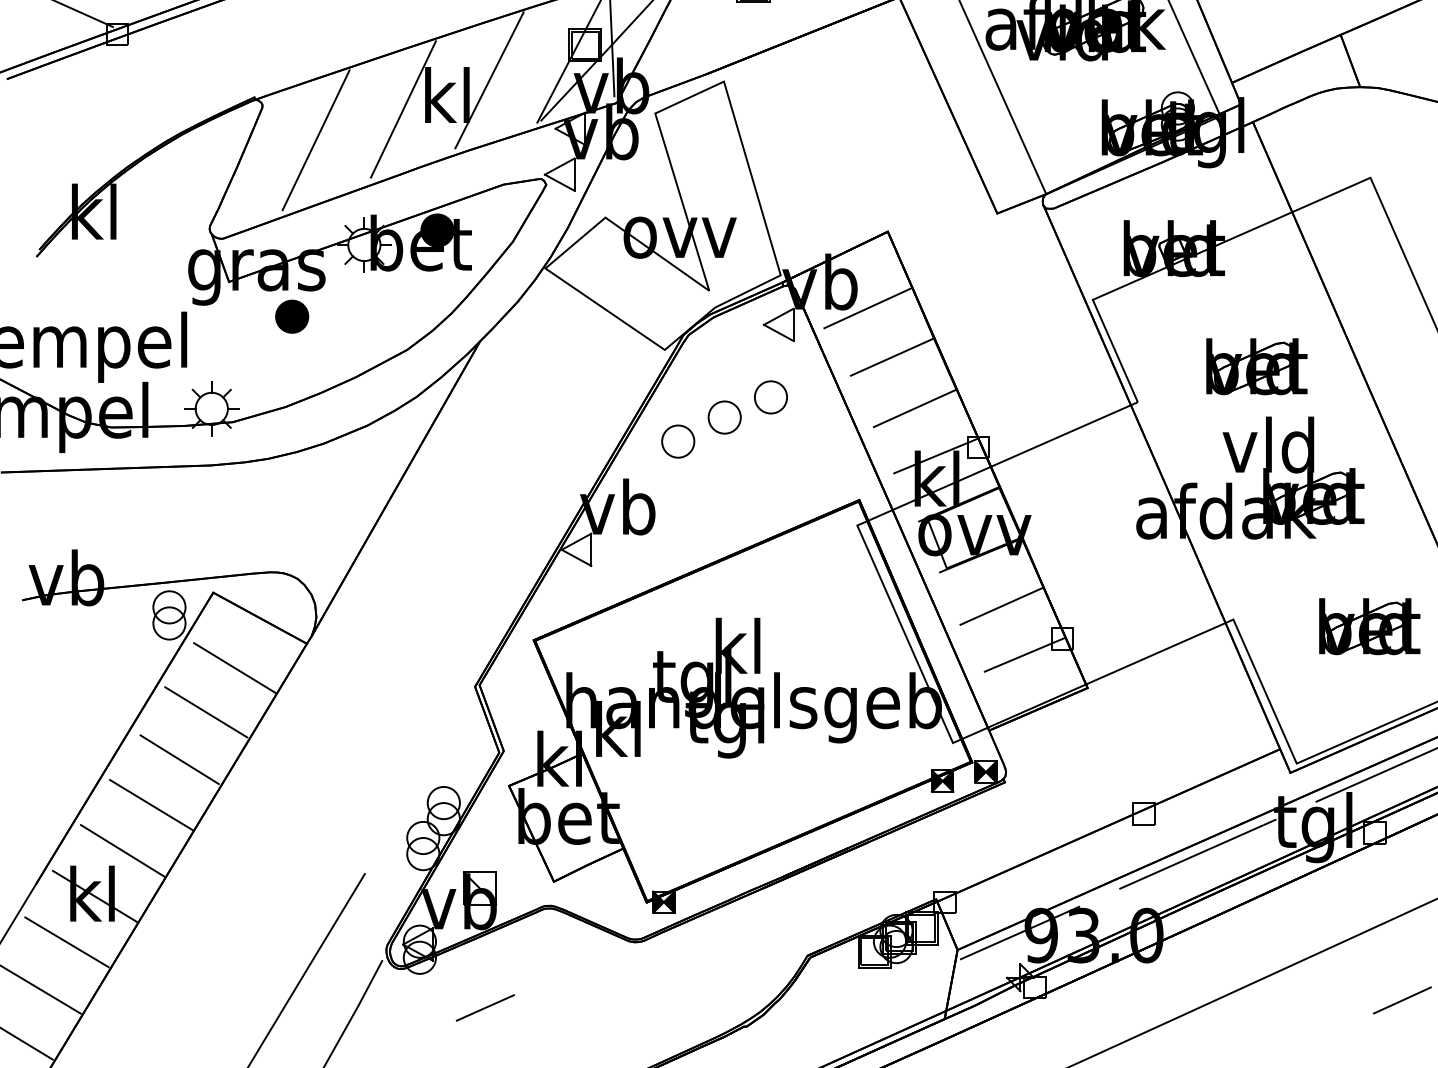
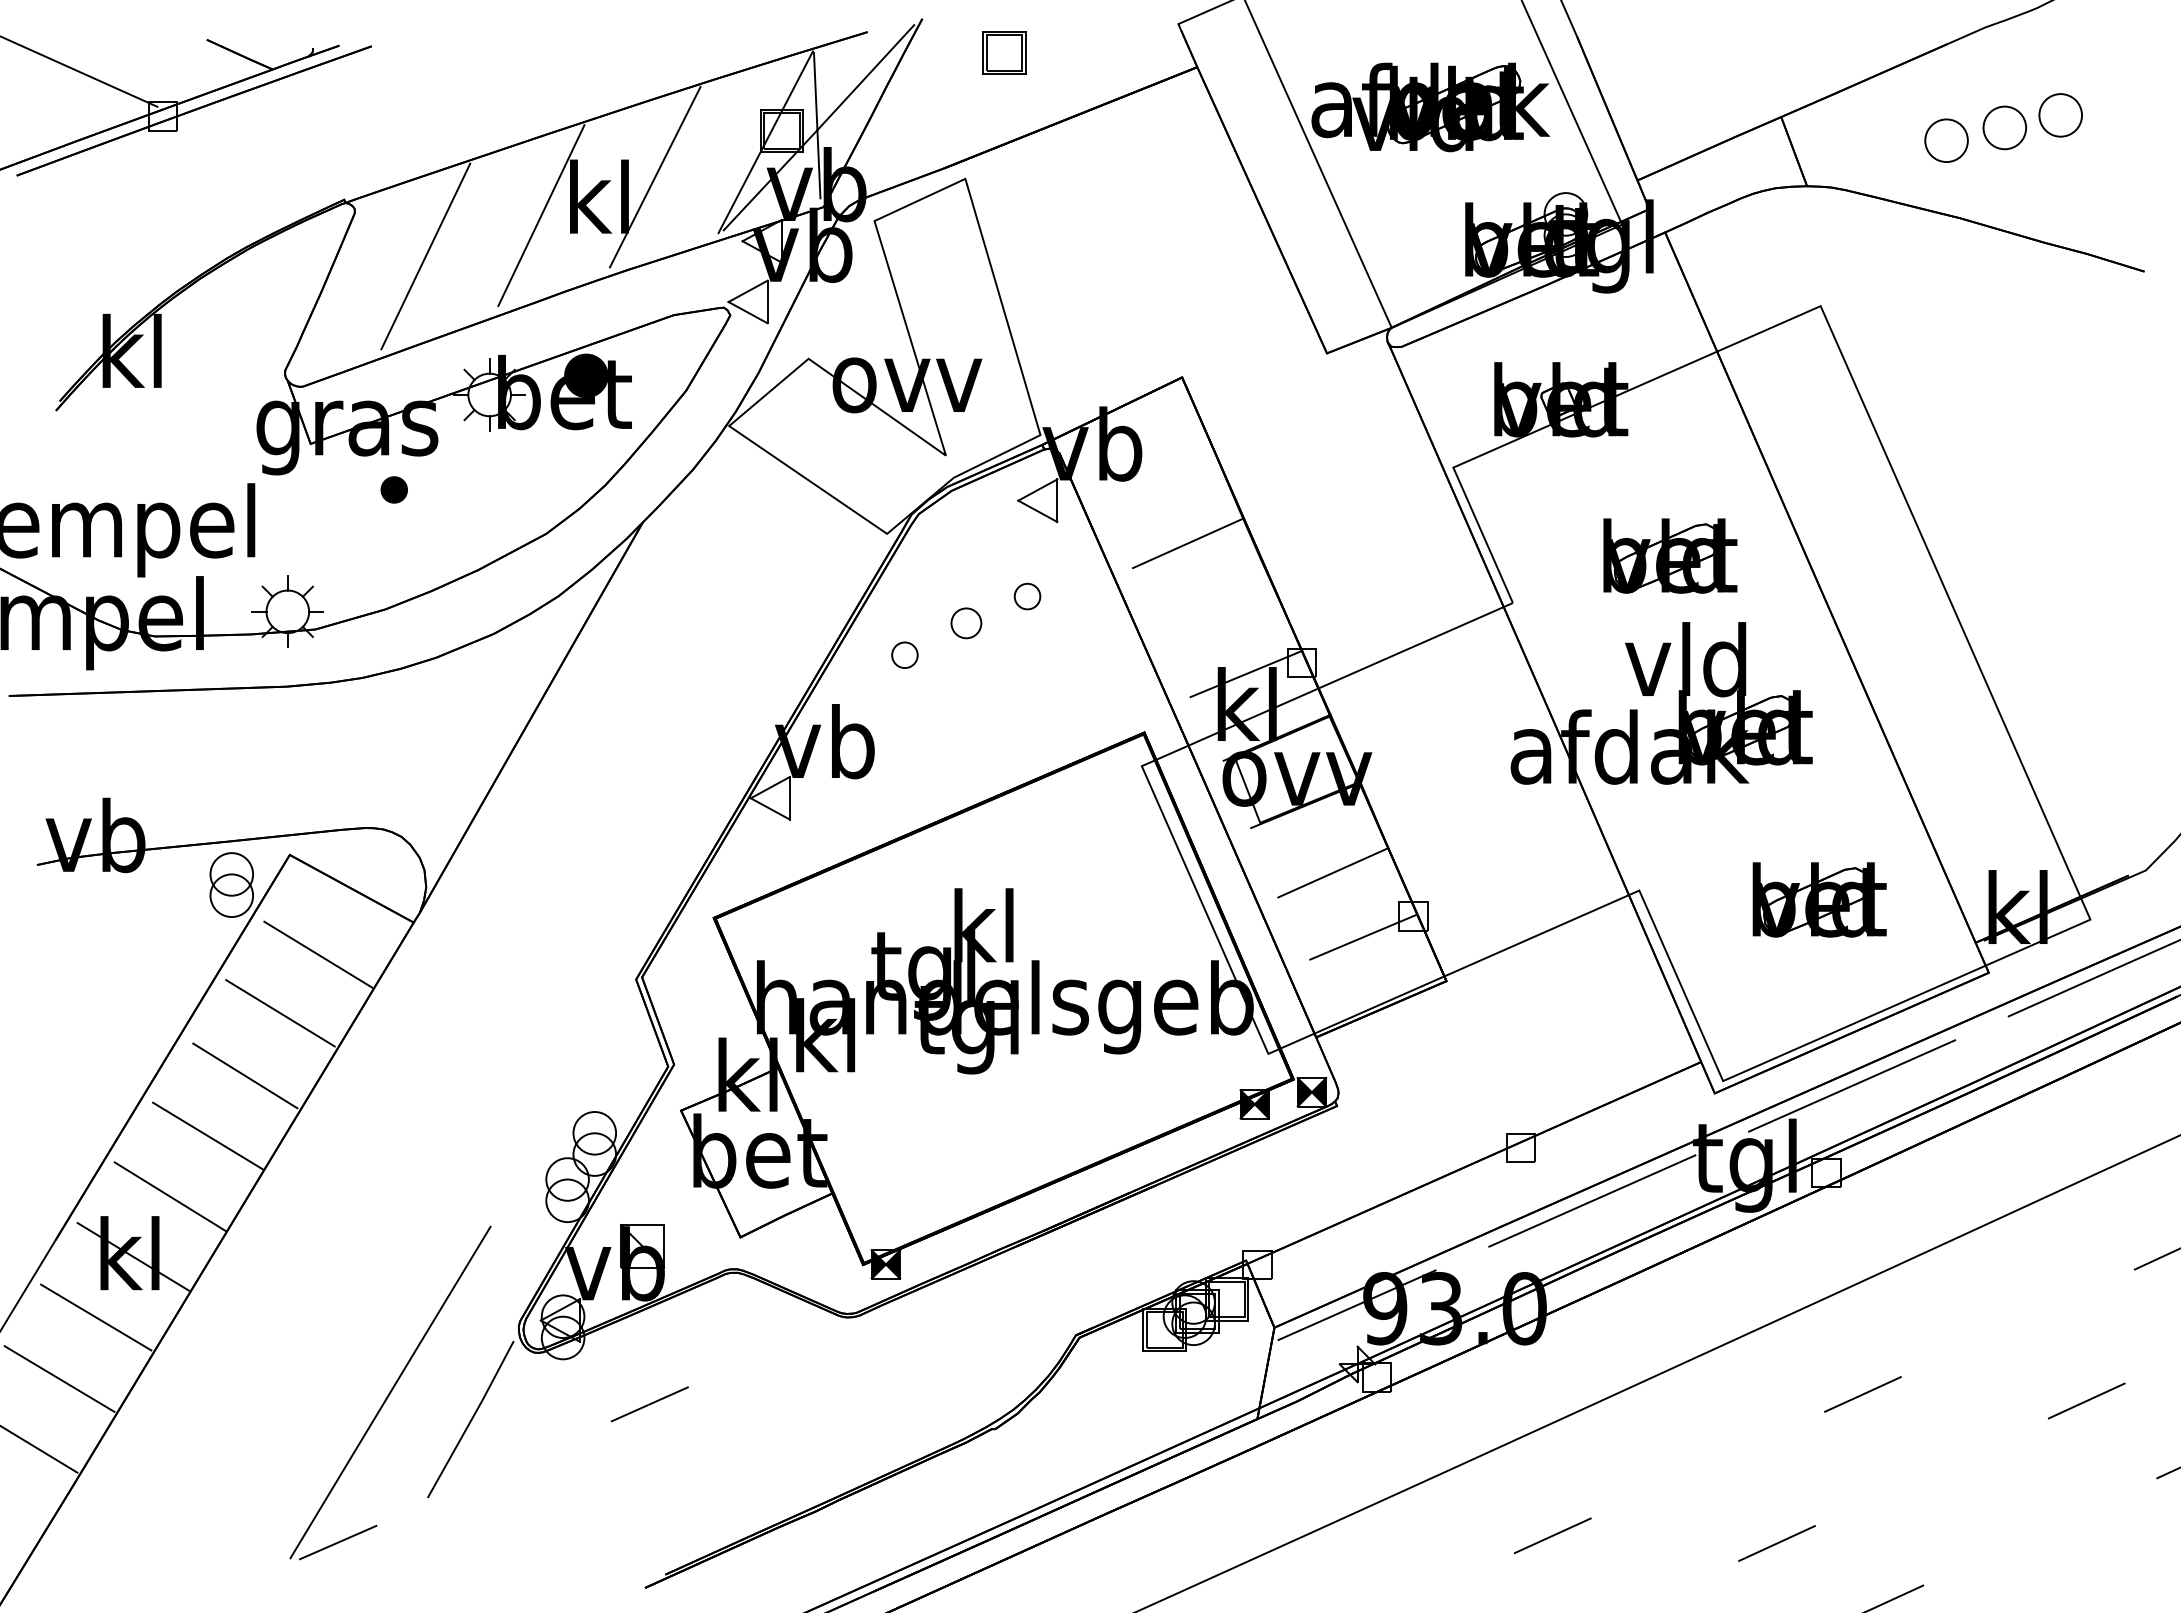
line: (868, 308) -> (1156, 478), removed
part: (292, 316) -> (394, 489), size x0.6
part: (770, 397) -> (1027, 596), size x0.6
line: (914, 407) -> (1217, 610), removed
part: (724, 417) -> (966, 623), size x0.7
part: (677, 441) -> (904, 655), size x0.6

